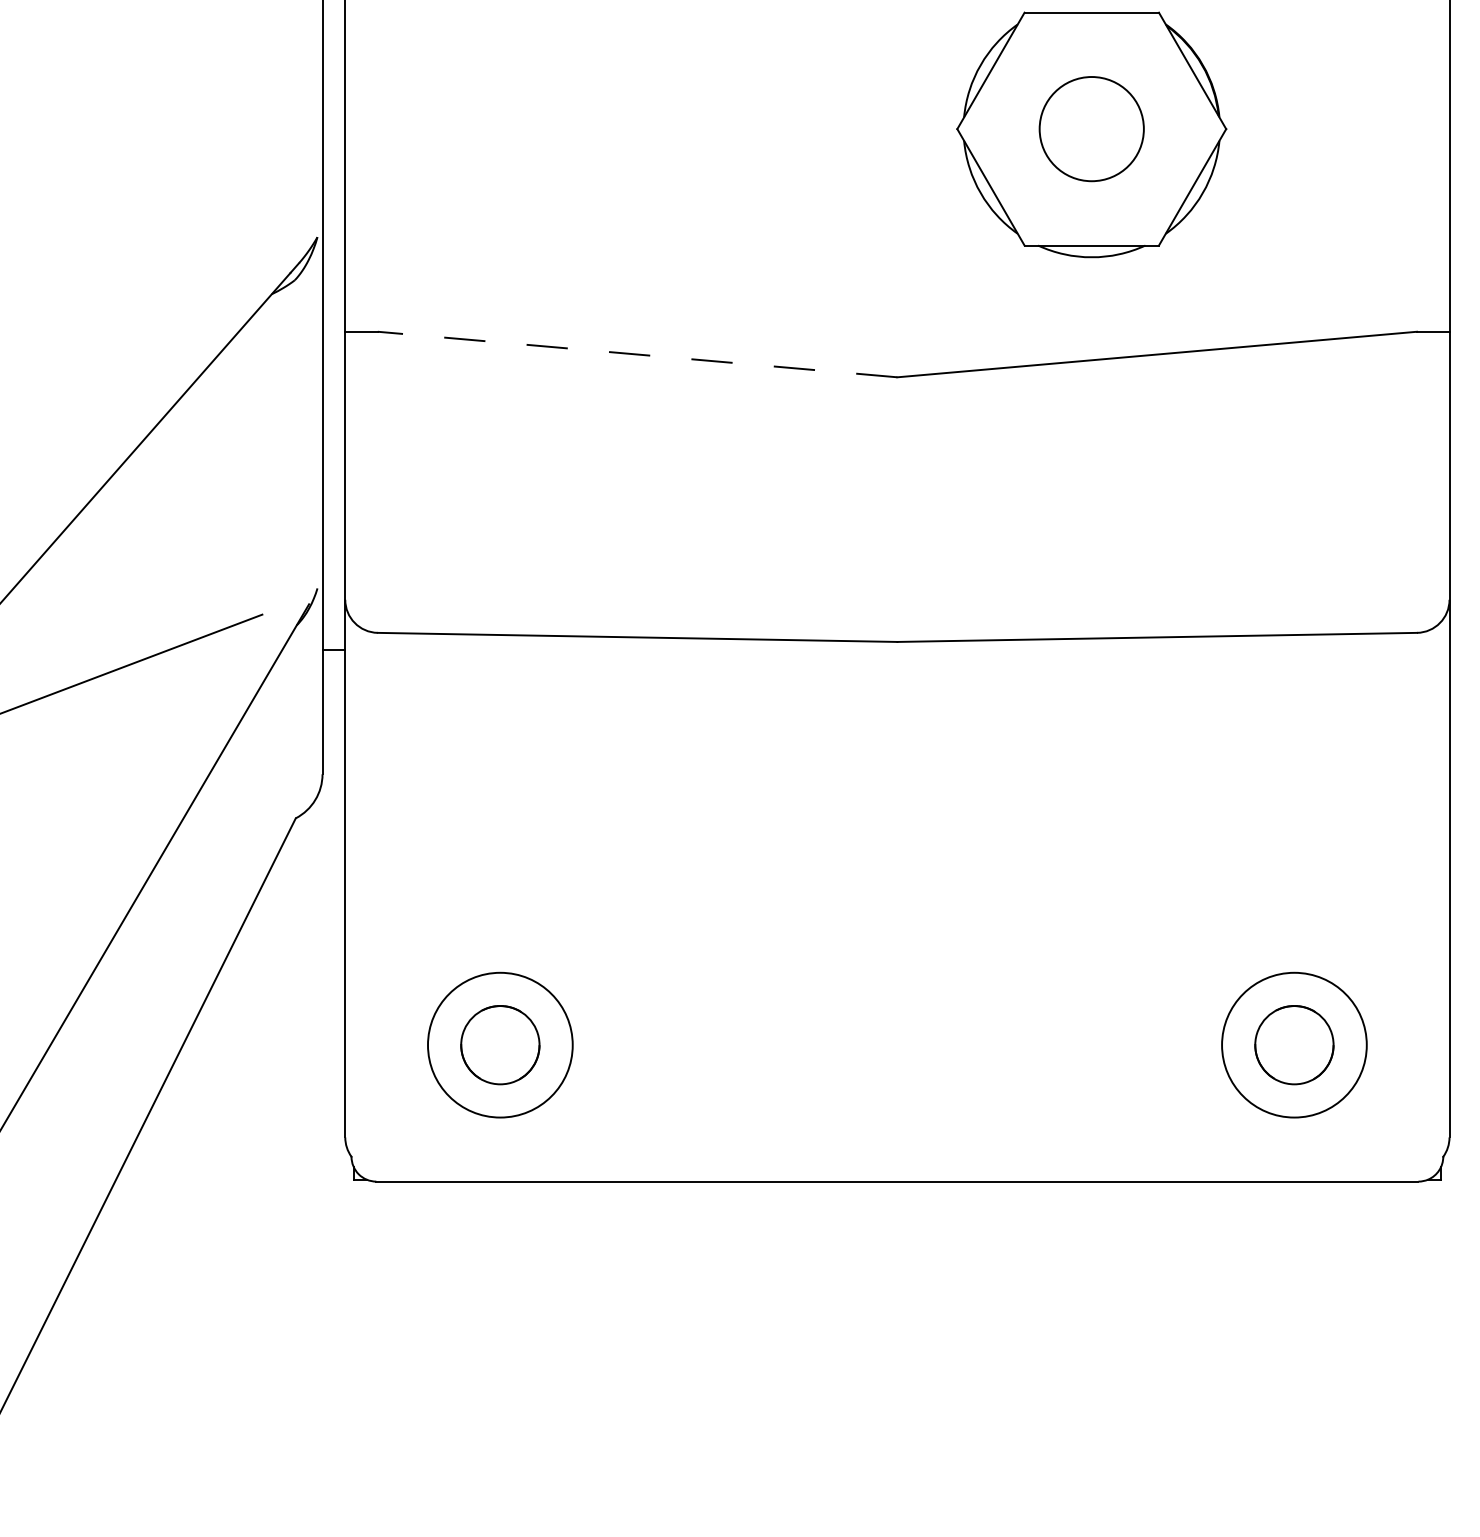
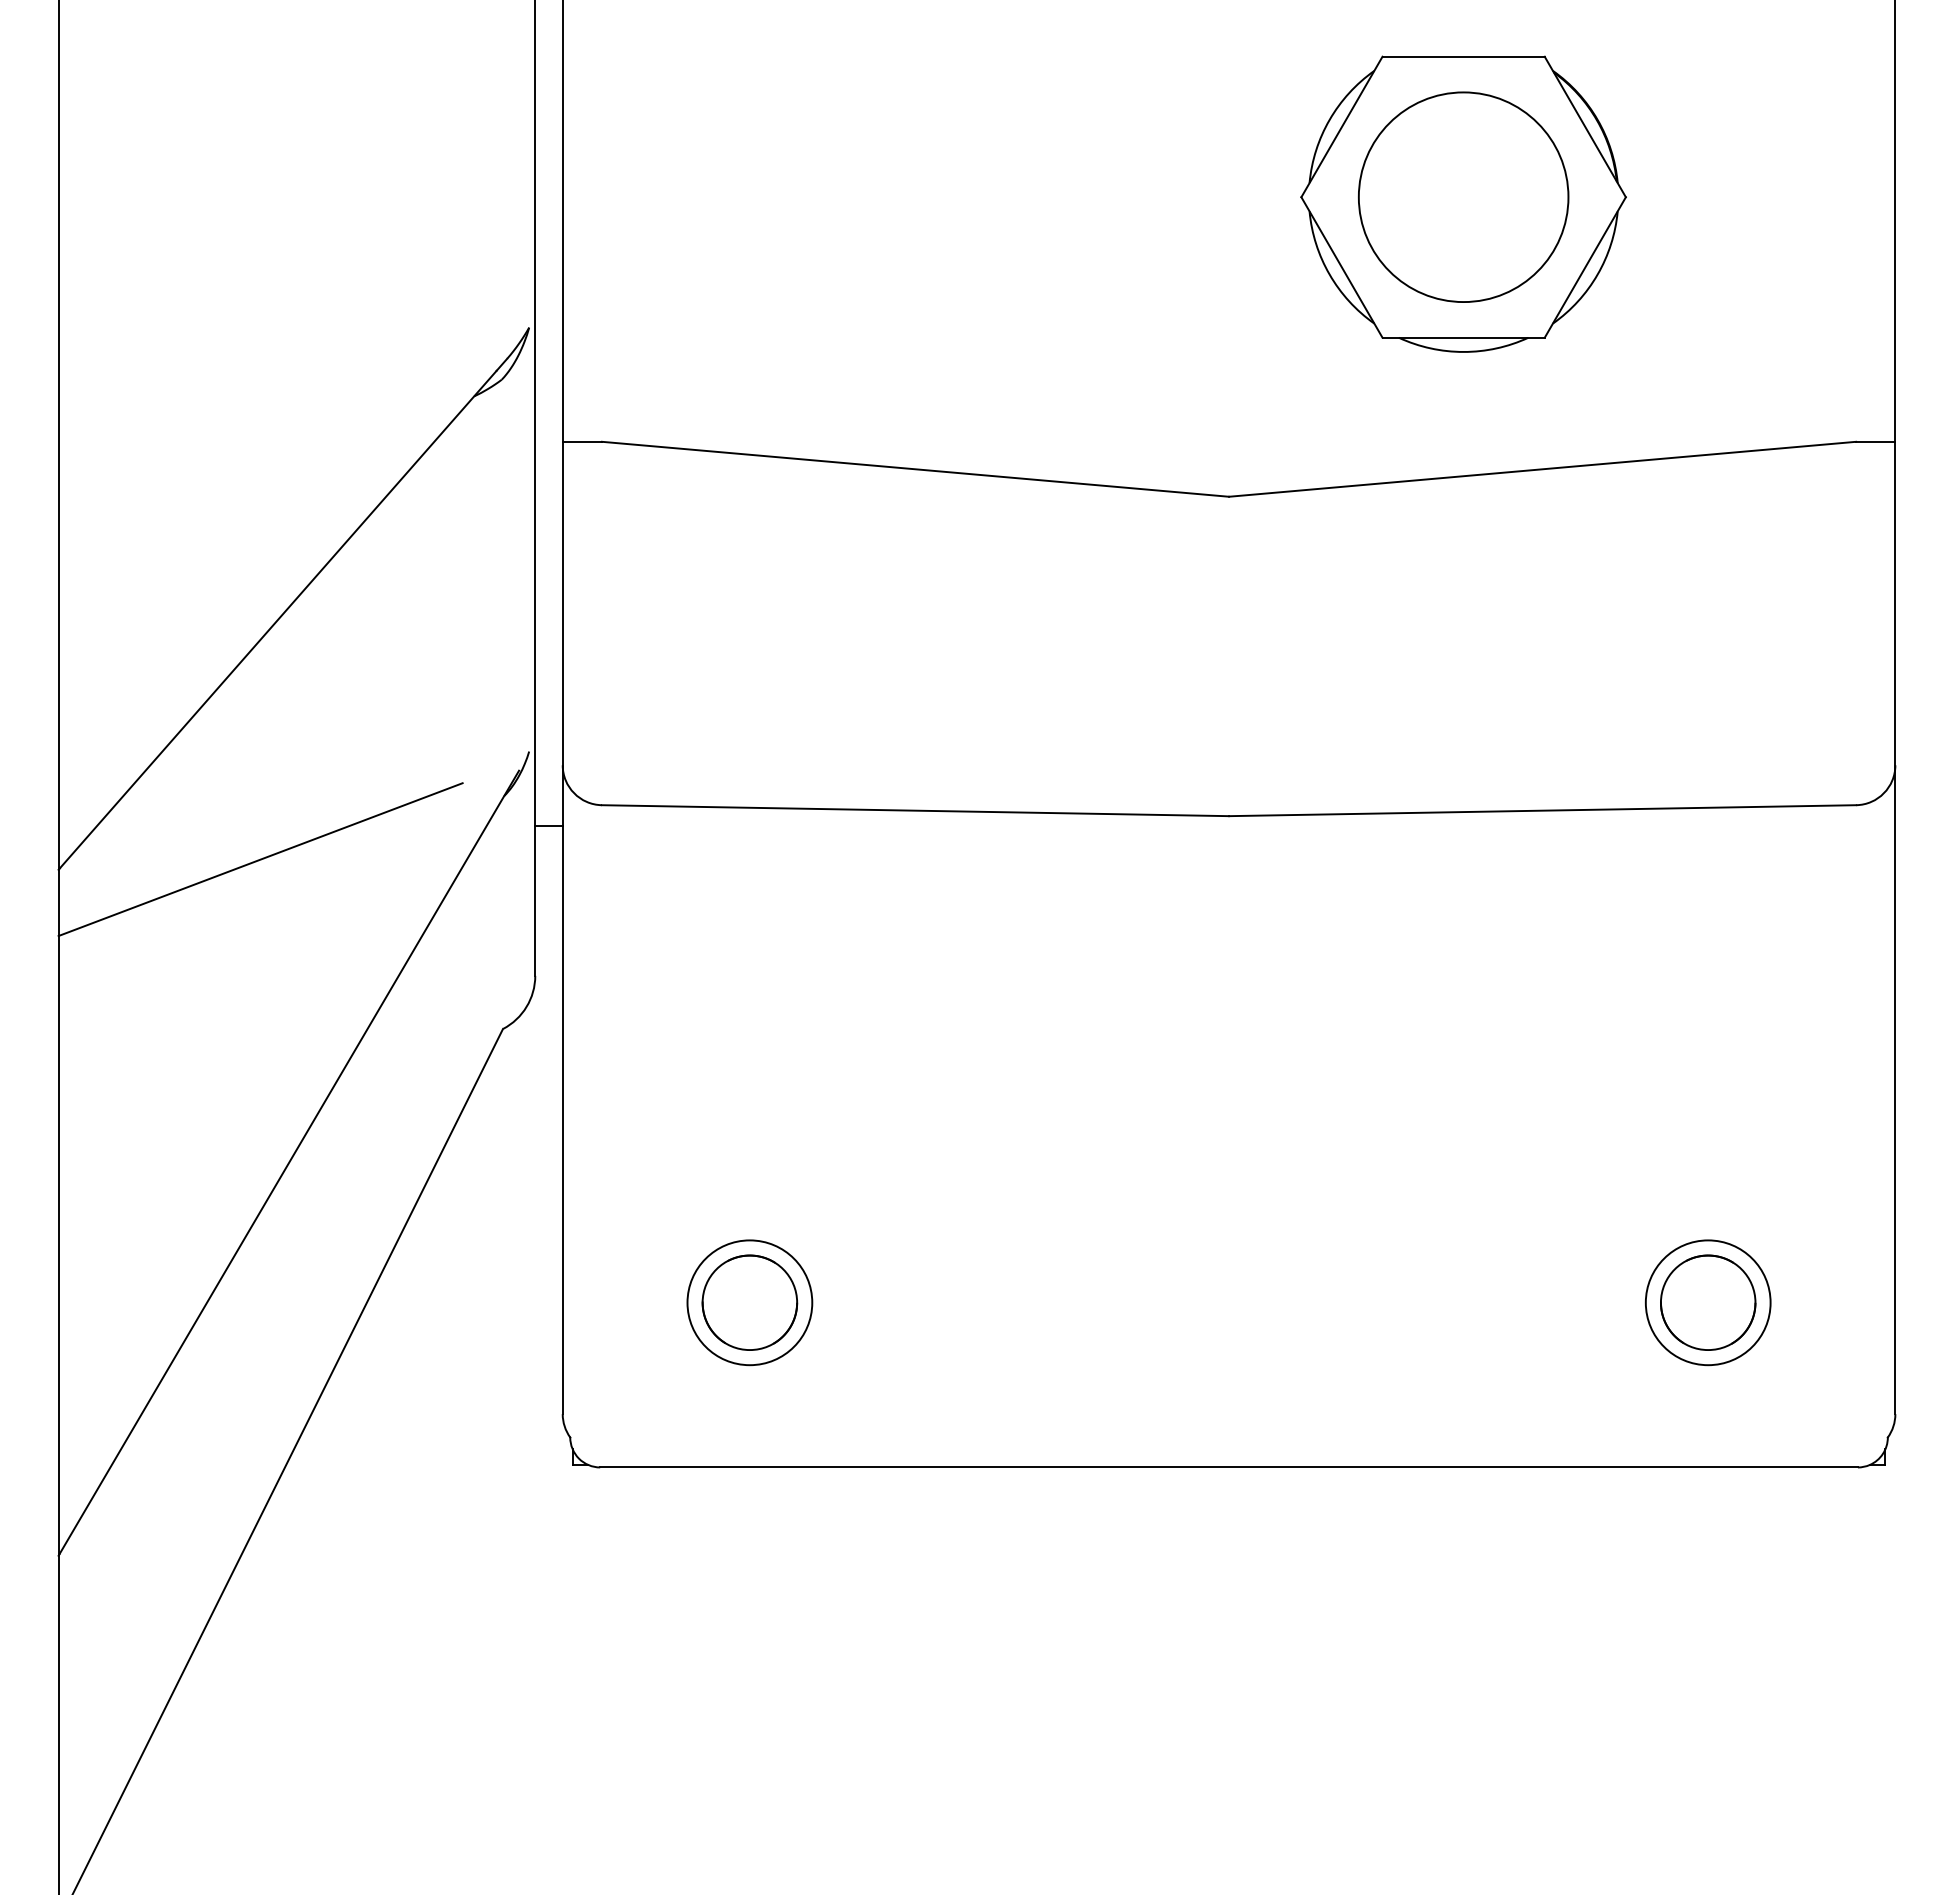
circle: (1091, 129) -> (1463, 197), size x1.67
line: (637, 354) -> (915, 469), dashed -> solid
circle: (500, 1044) -> (749, 1302), size x0.71
circle: (1293, 1044) -> (1707, 1302), size x0.71

